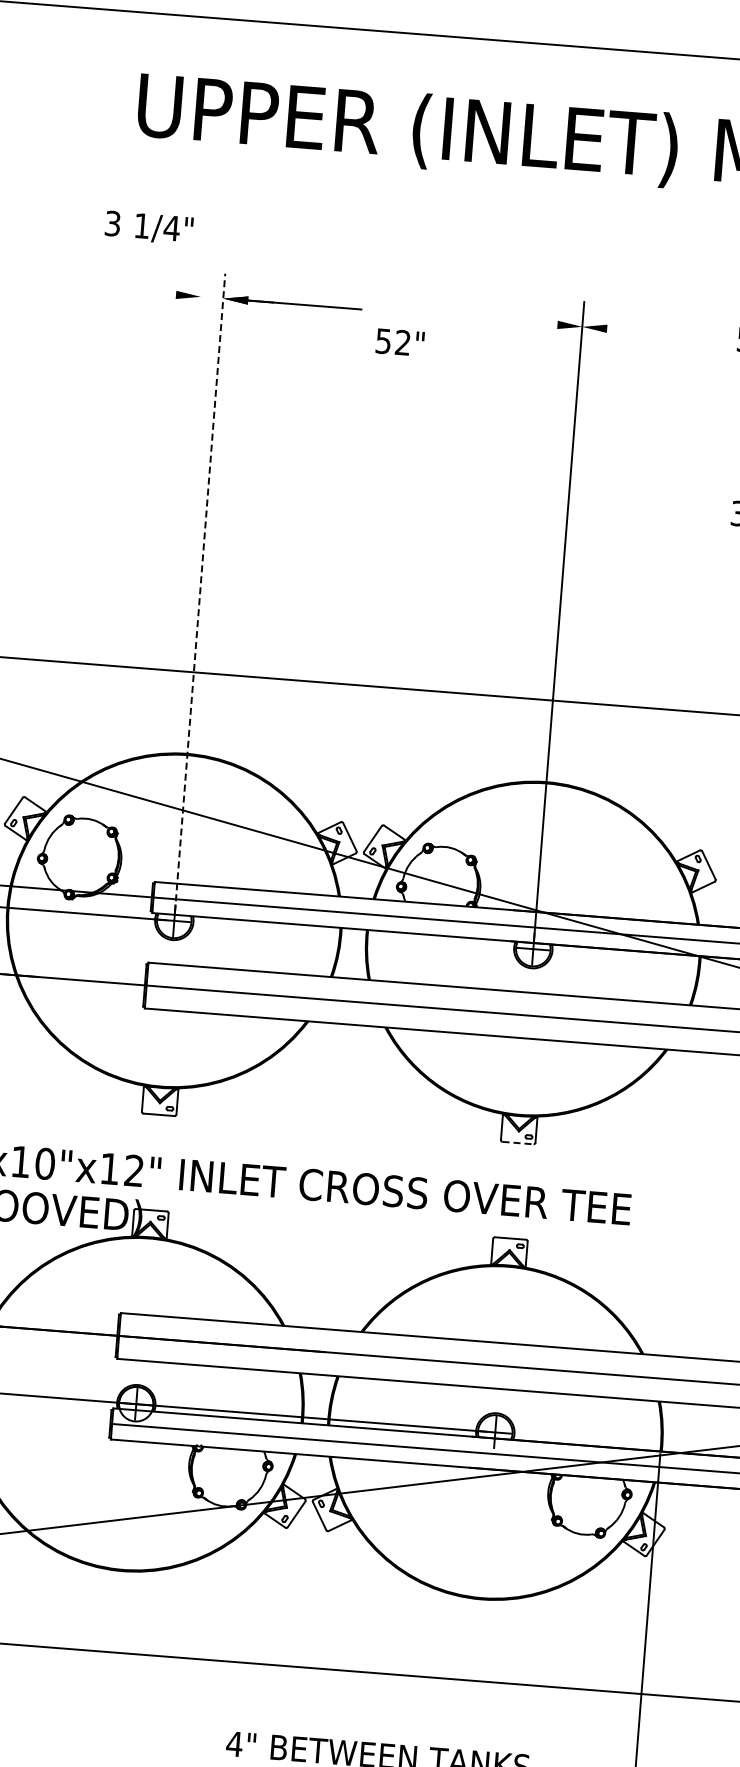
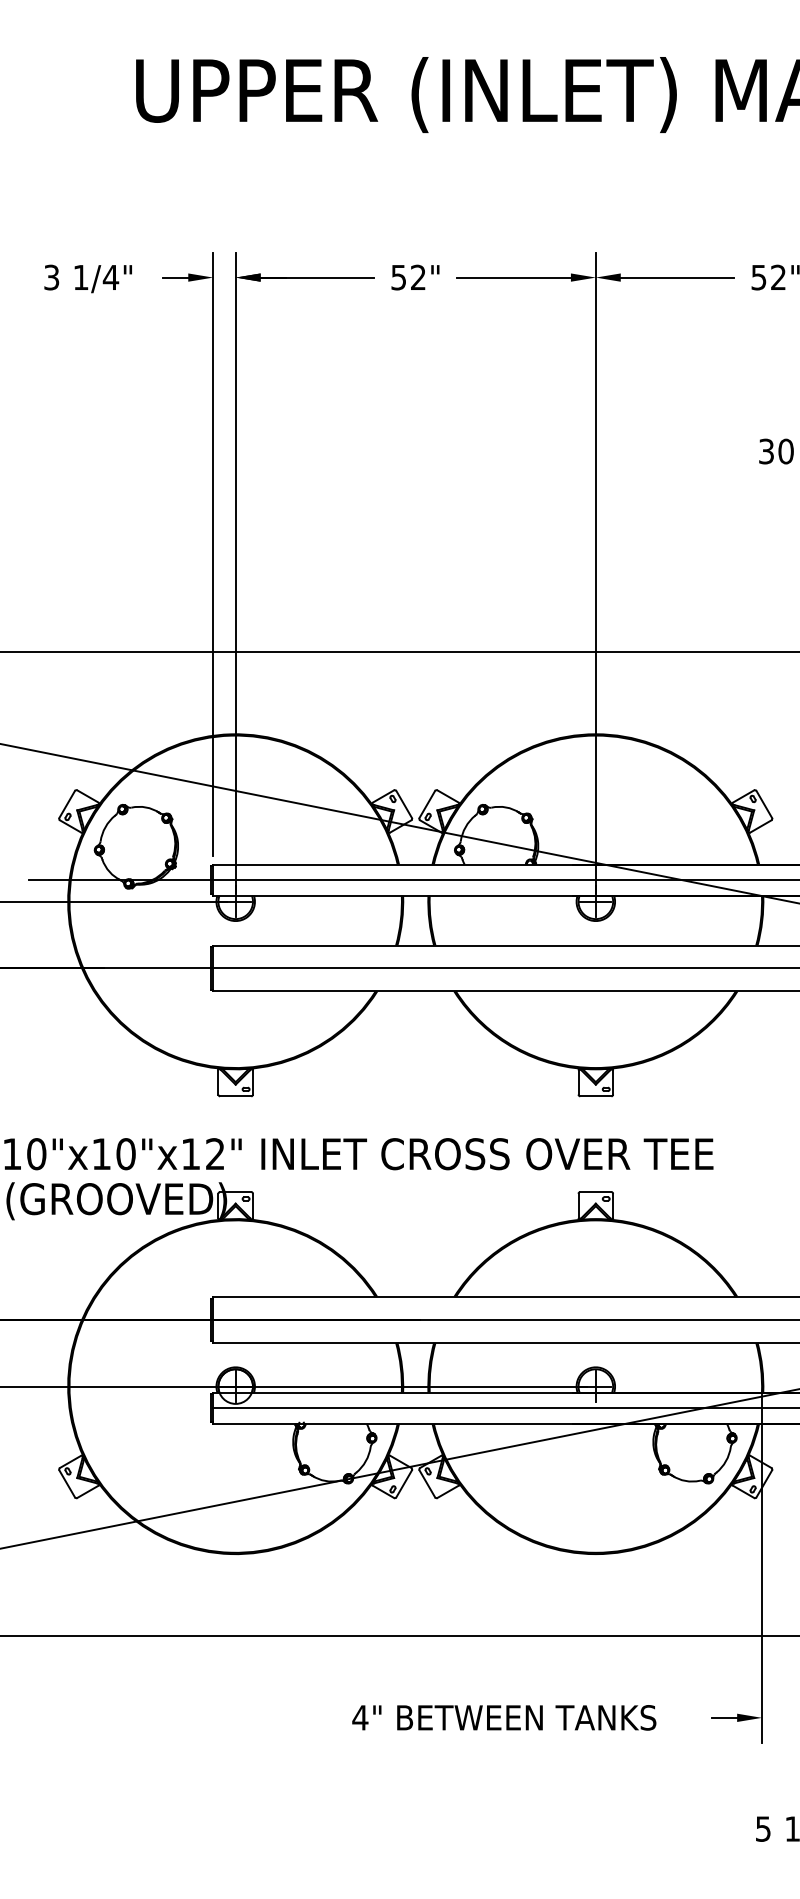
text: (148, 227) -> (87, 278), moved
line: (163, 293) -> (175, 277), added
line: (500, 320) -> (513, 277), added
line: (663, 333) -> (677, 277), added
text: (400, 342) -> (415, 277), moved
line: (179, 571) -> (213, 553), added
line: (199, 592) -> (235, 572), dashed -> solid
line: (517, 1143) -> (595, 1096), dashed -> solid

